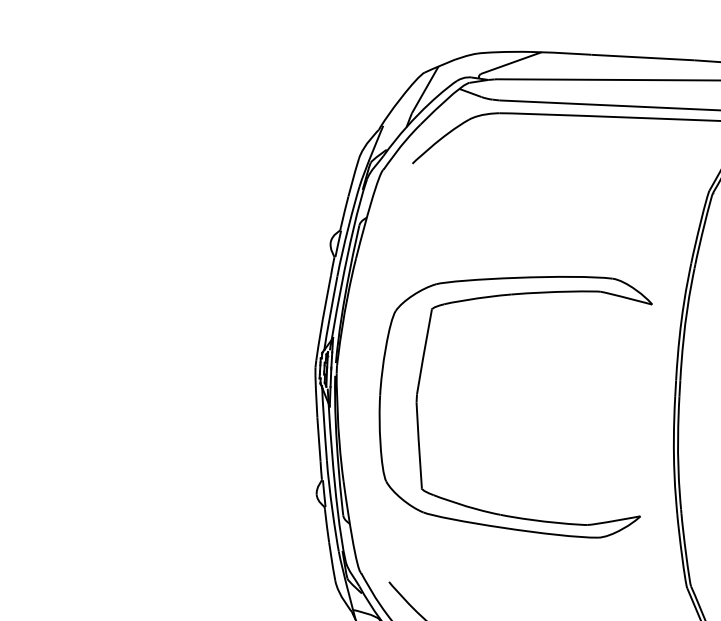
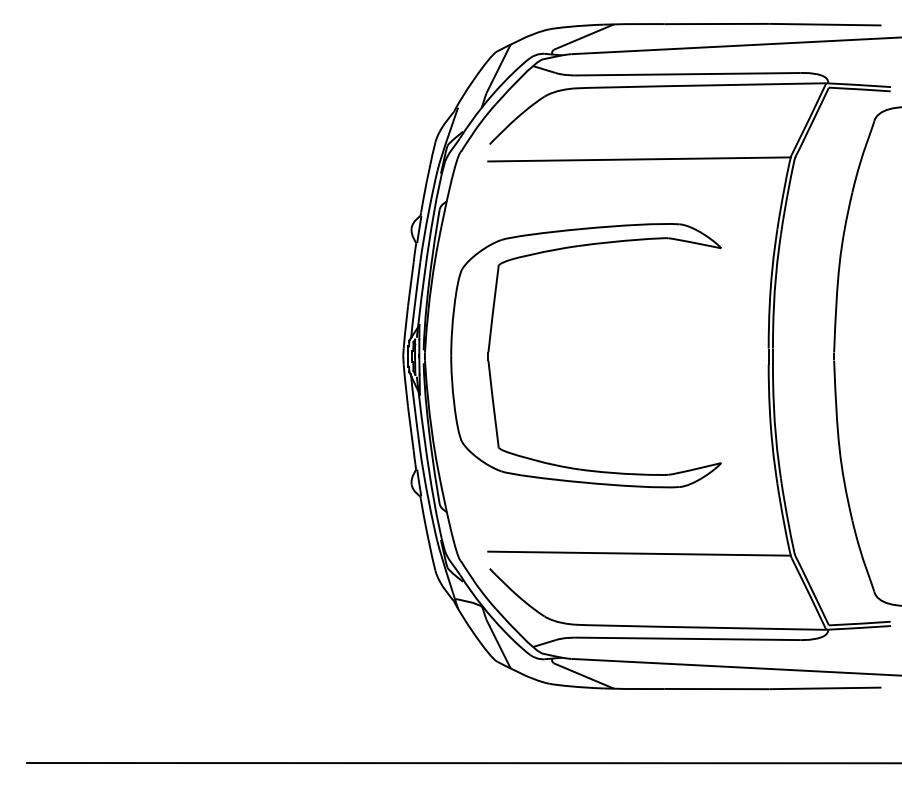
line: (559, 186) -> (639, 159), added
part: (419, 387) -> (490, 345), moved
line: (537, 575) -> (639, 553), added

